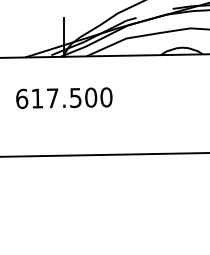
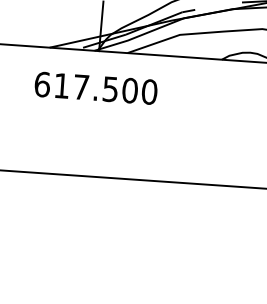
text: (64, 97) -> (96, 87), moved

